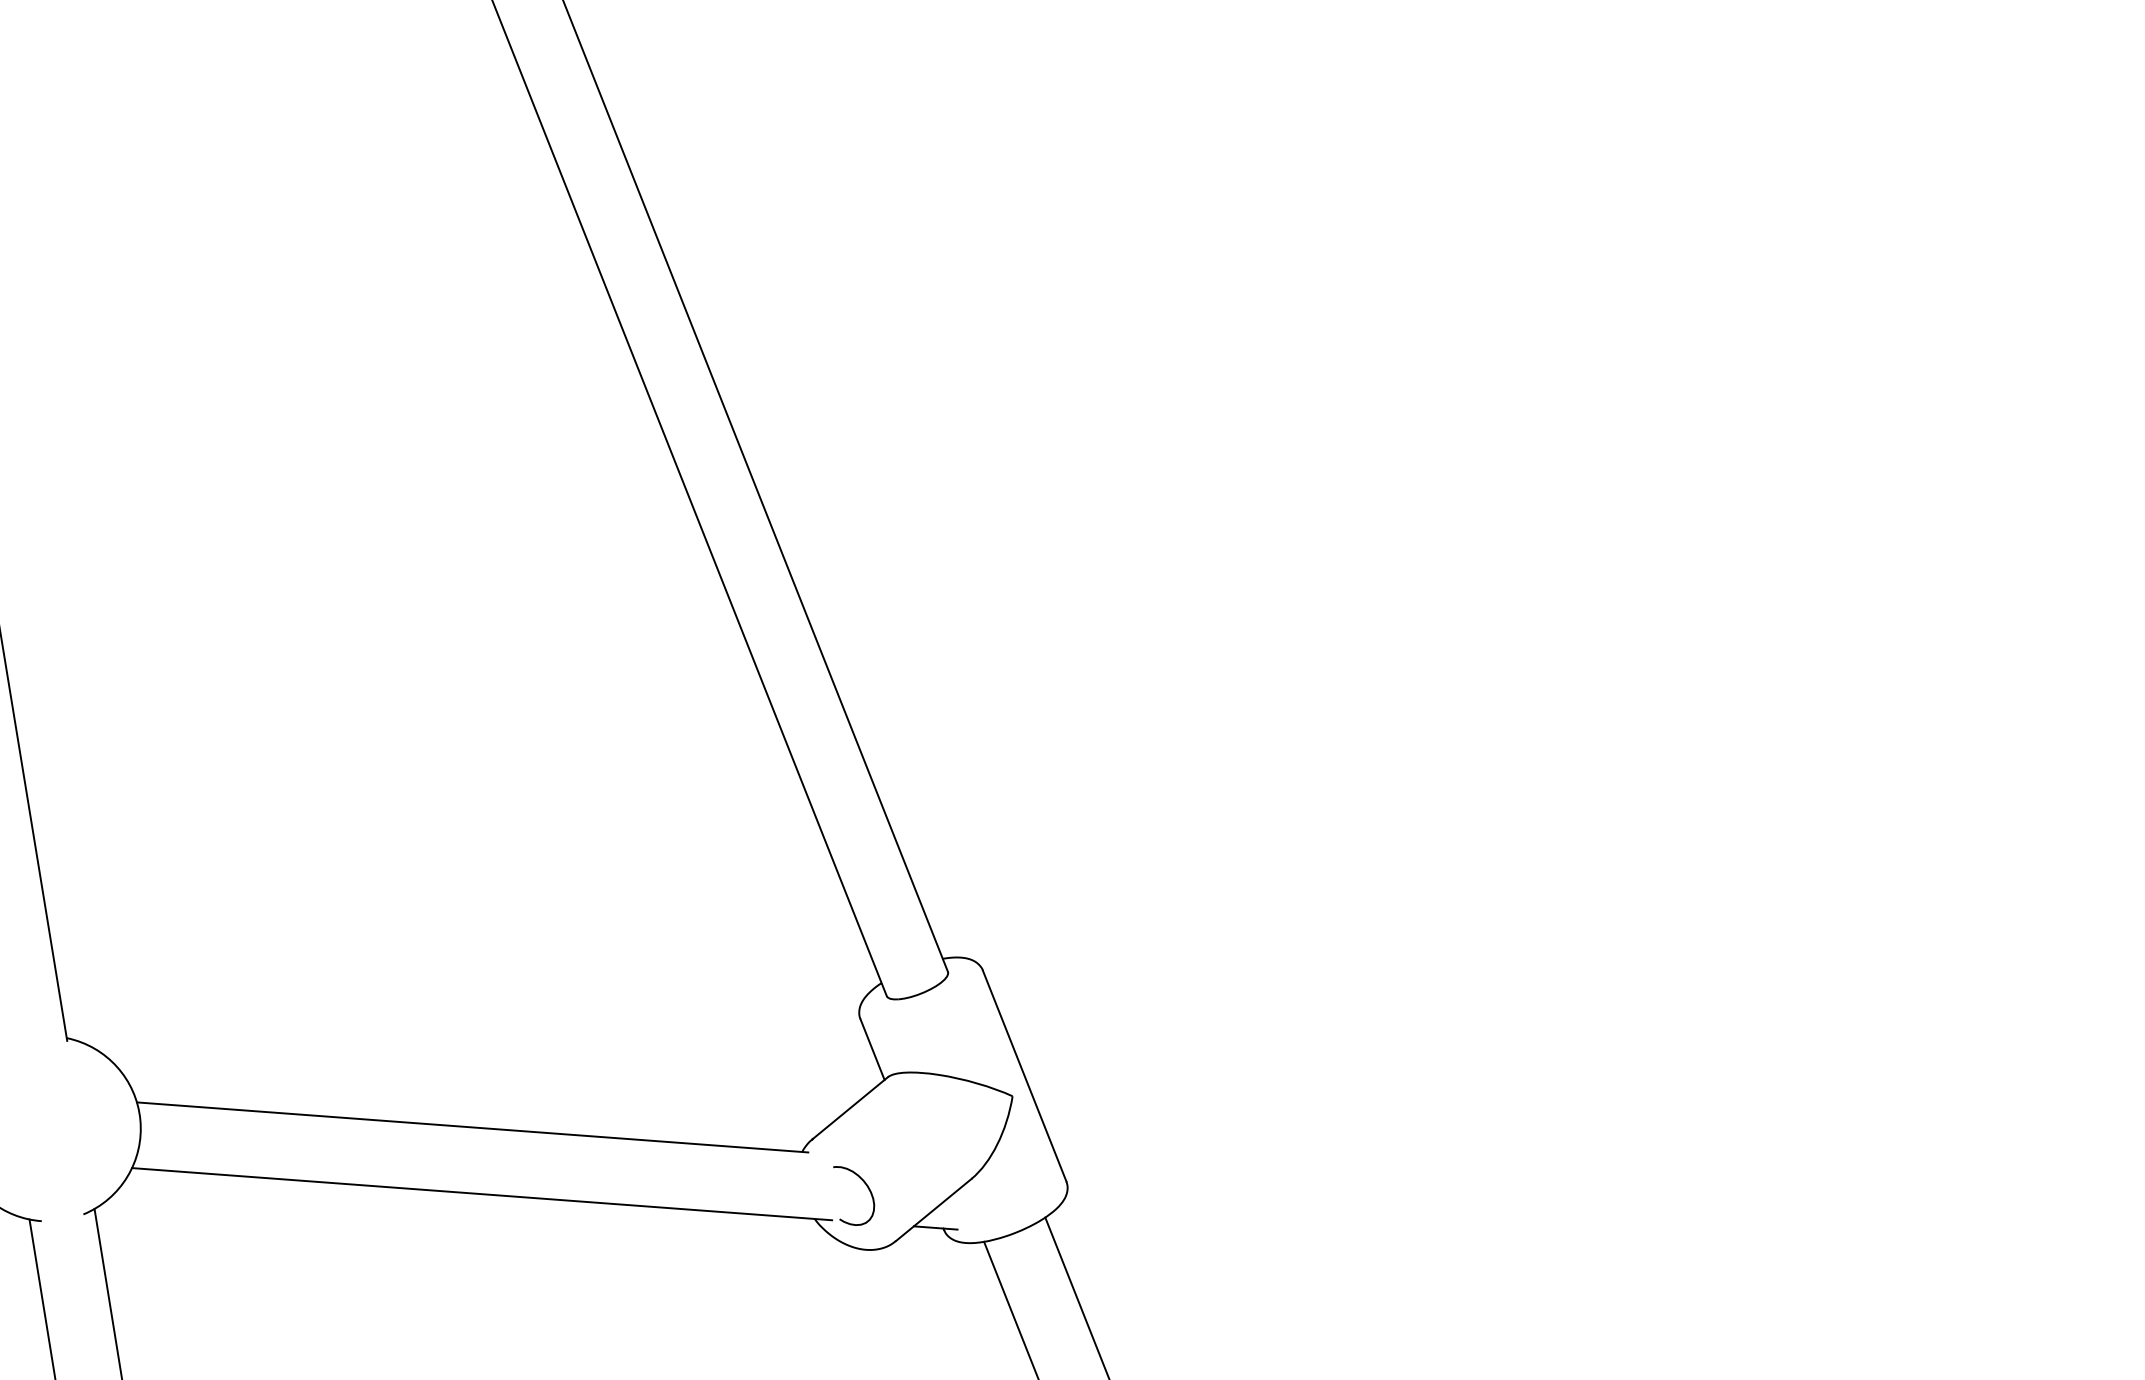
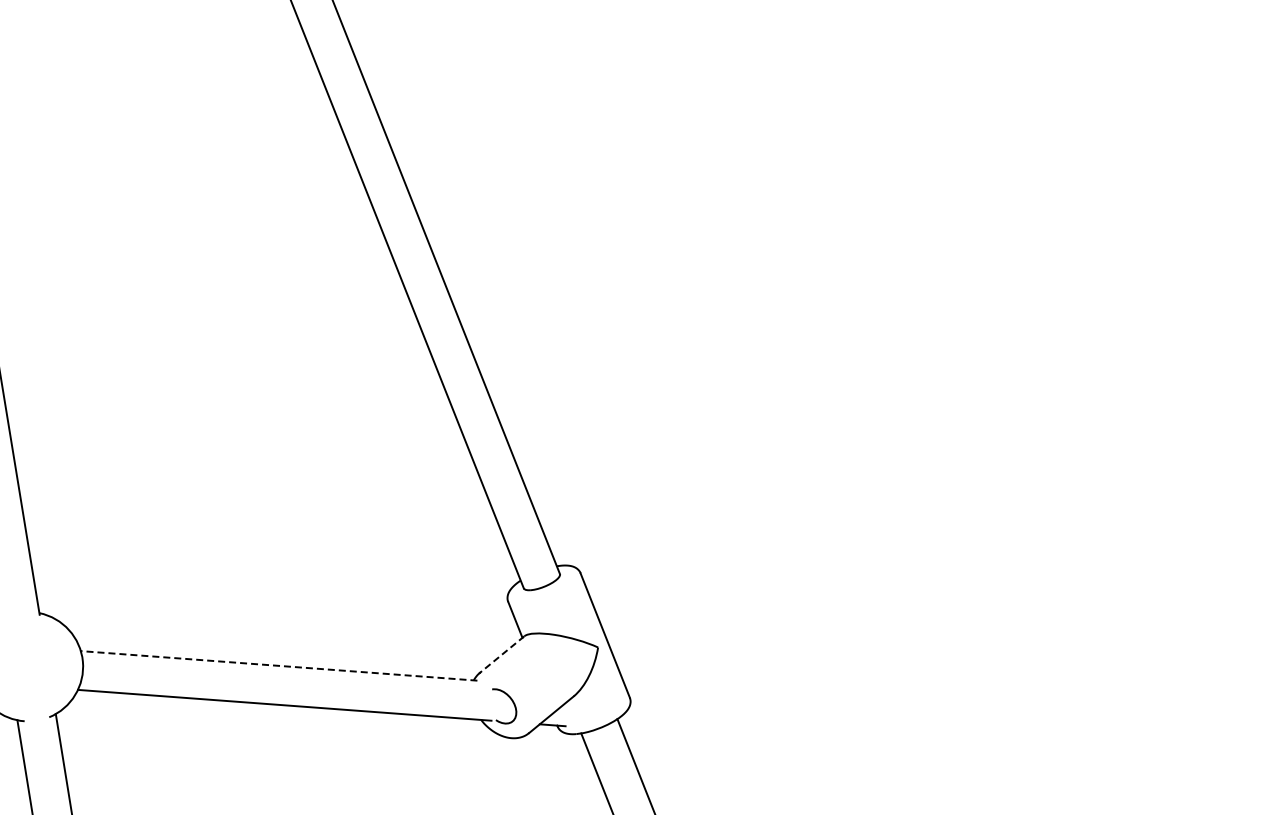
line: (850, 1108) -> (502, 654), solid -> dashed
line: (473, 1126) -> (279, 665), solid -> dashed

